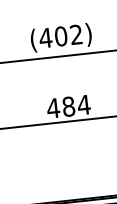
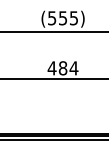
text: (60, 36) -> (62, 18), (402) -> (555)

